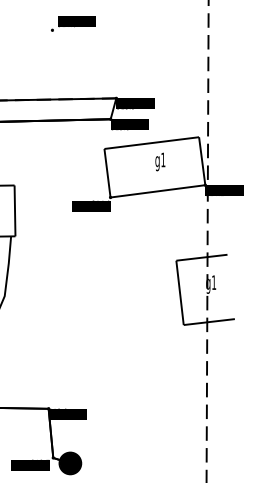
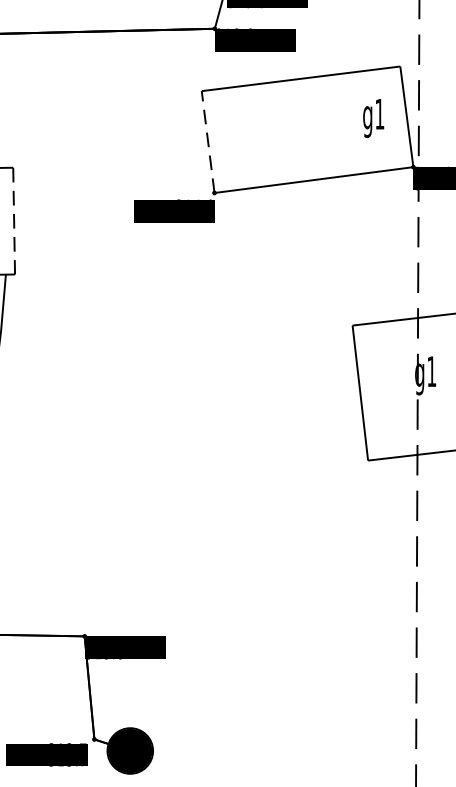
text: (160, 161) -> (373, 117), moved
line: (107, 172) -> (208, 140), solid -> dashed
line: (15, 211) -> (15, 222), solid -> dashed

